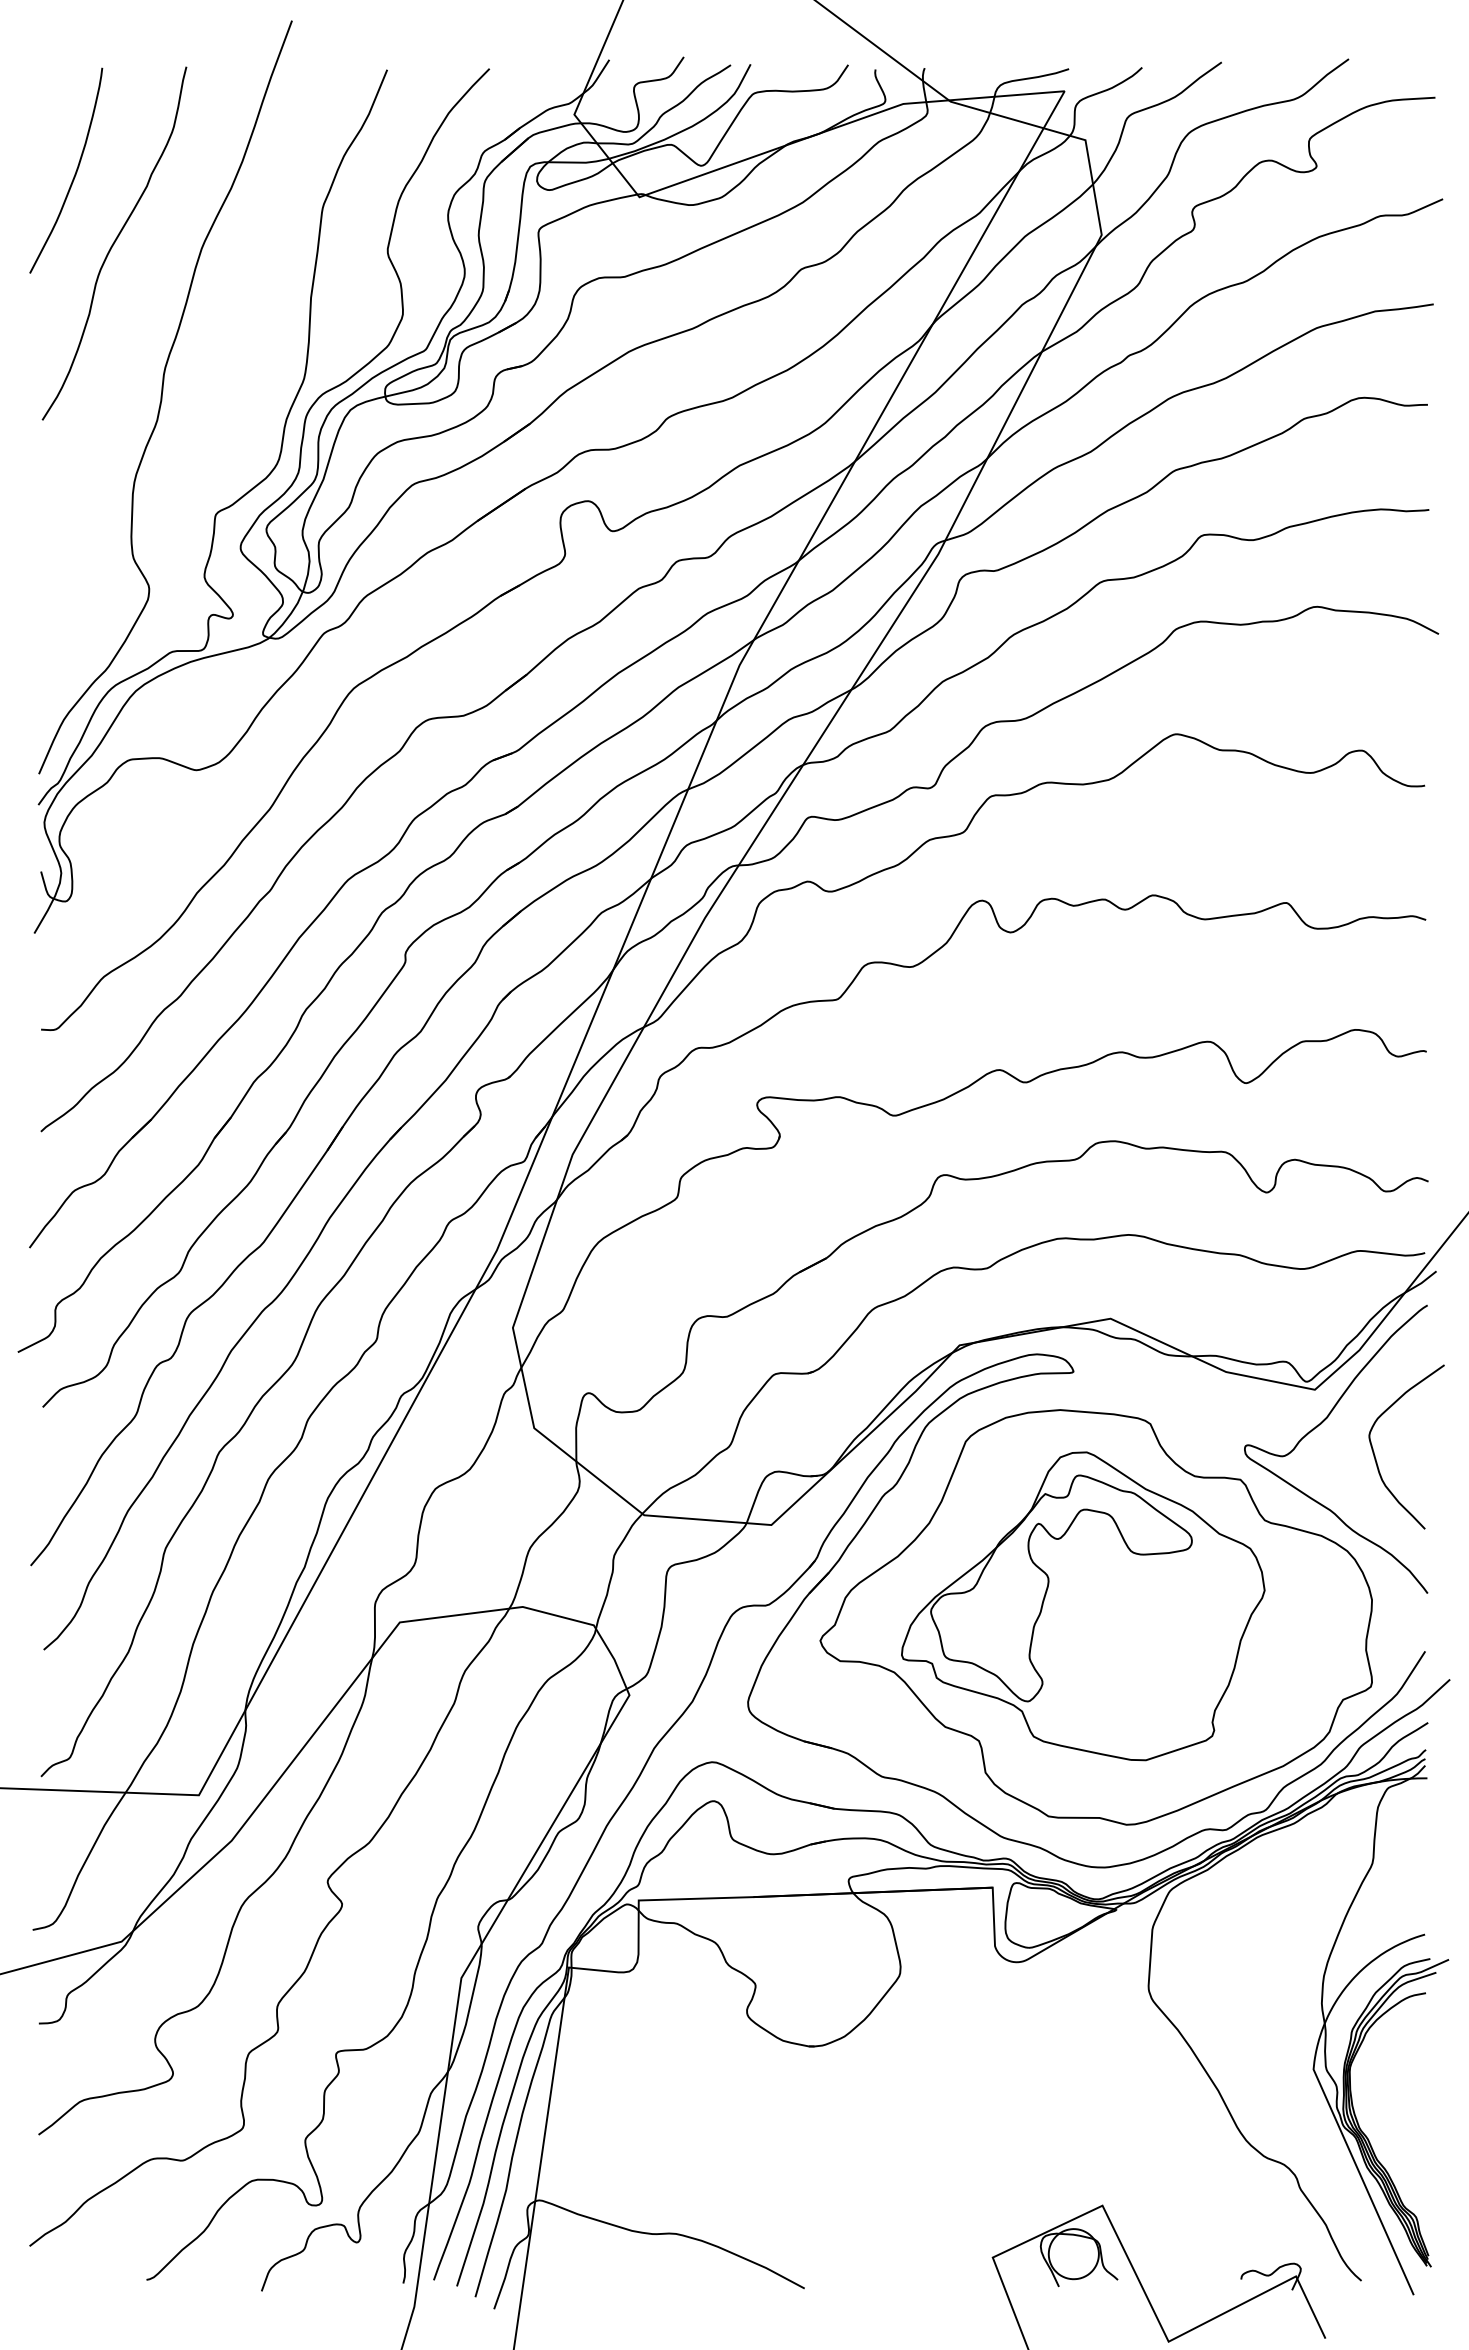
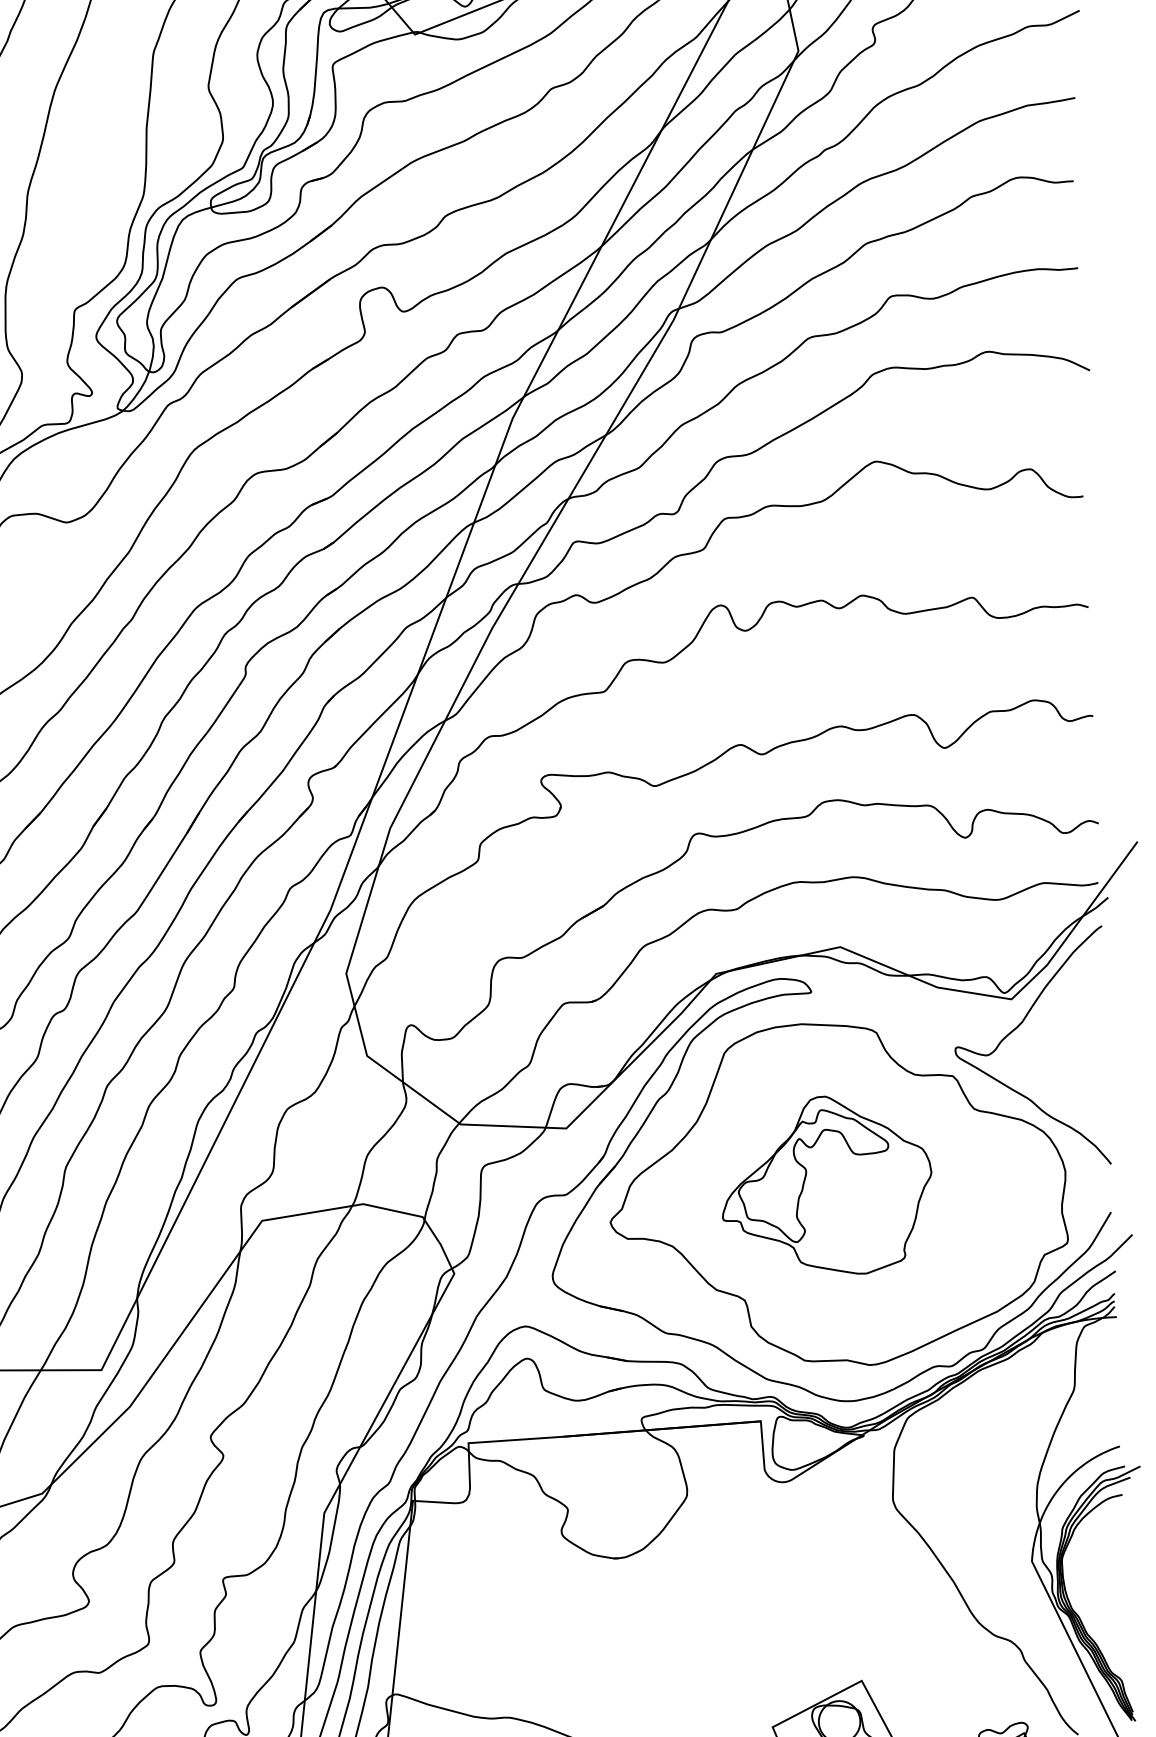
curve: (1375, 1455) -> (1063, 1051), removed
part: (1083, 1606) -> (827, 1185), size x0.7

